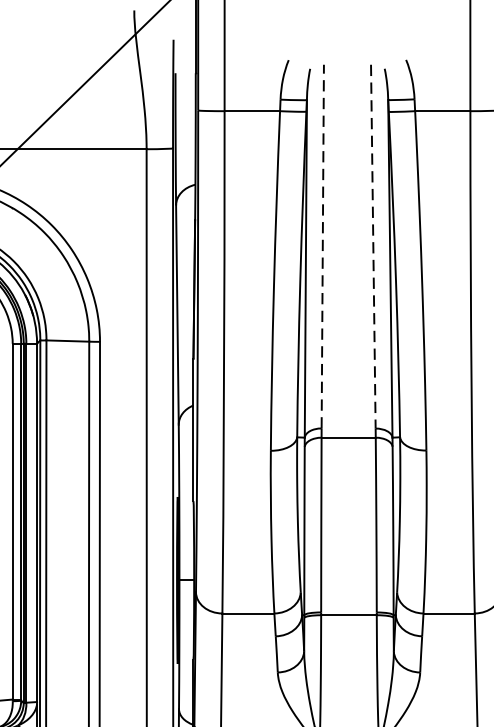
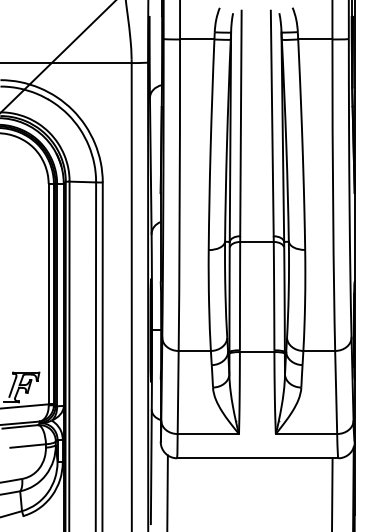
line: (322, 246) -> (240, 123), dashed -> solid
line: (373, 246) -> (272, 123), dashed -> solid

